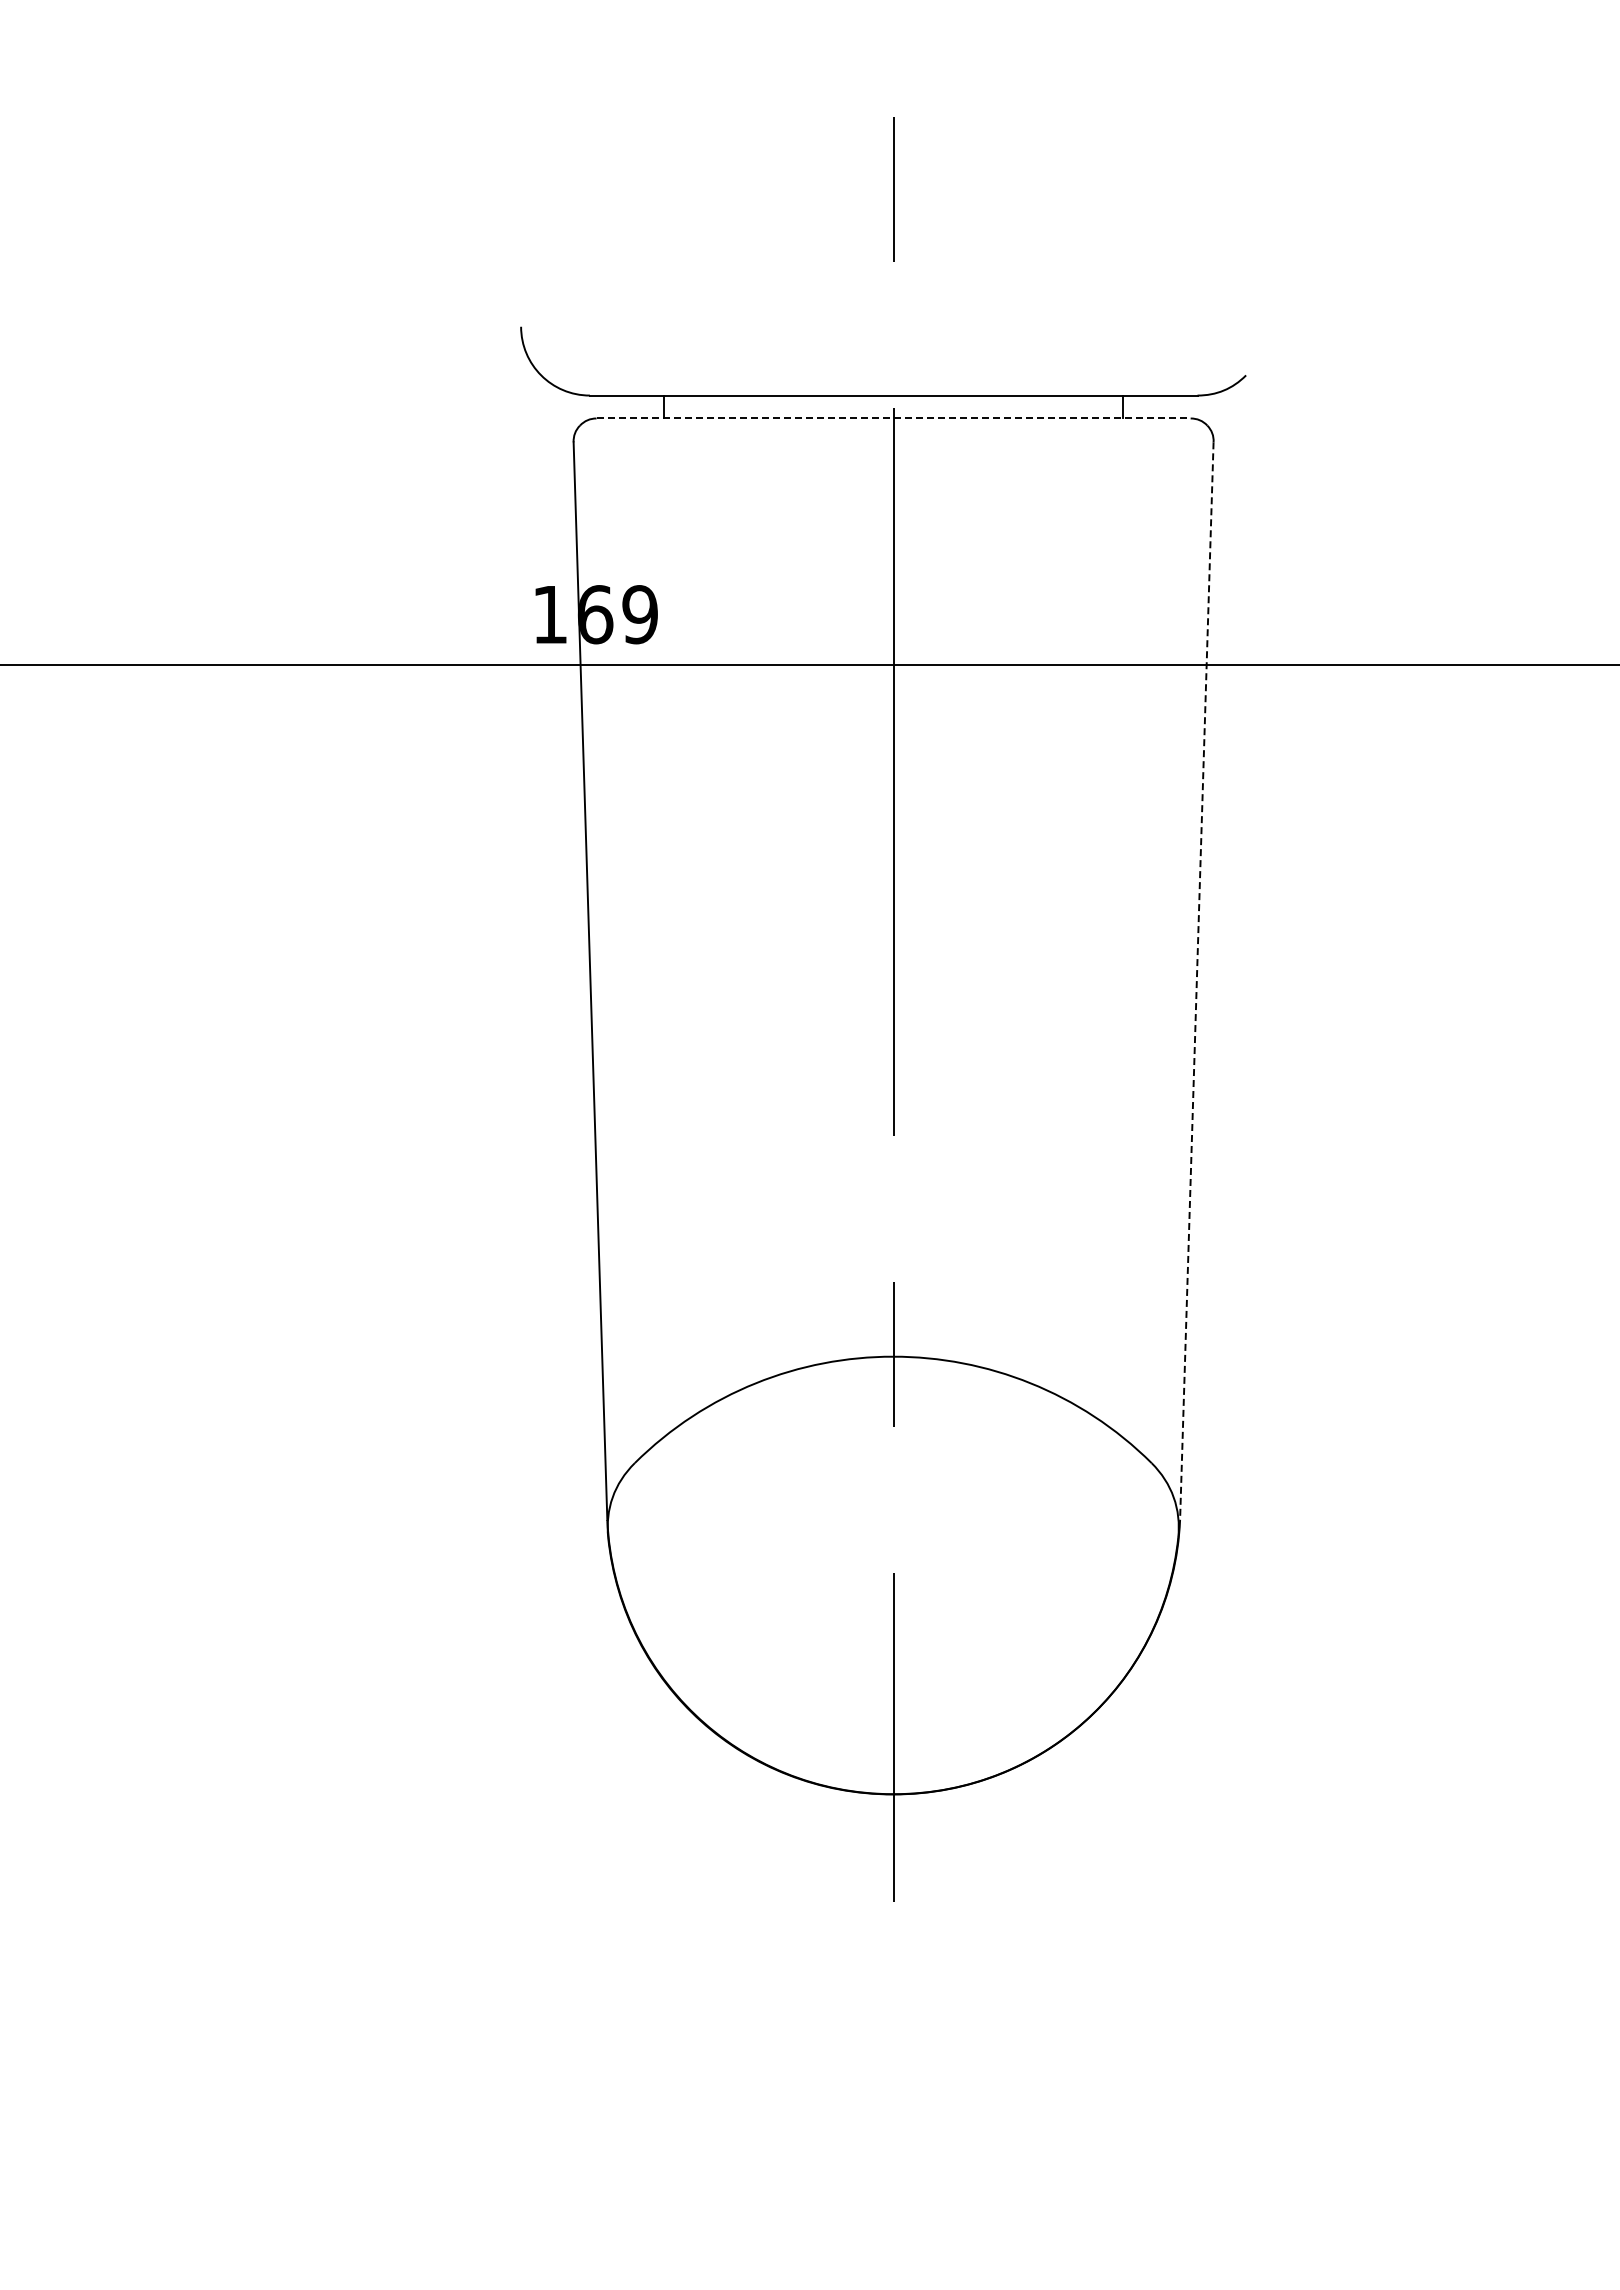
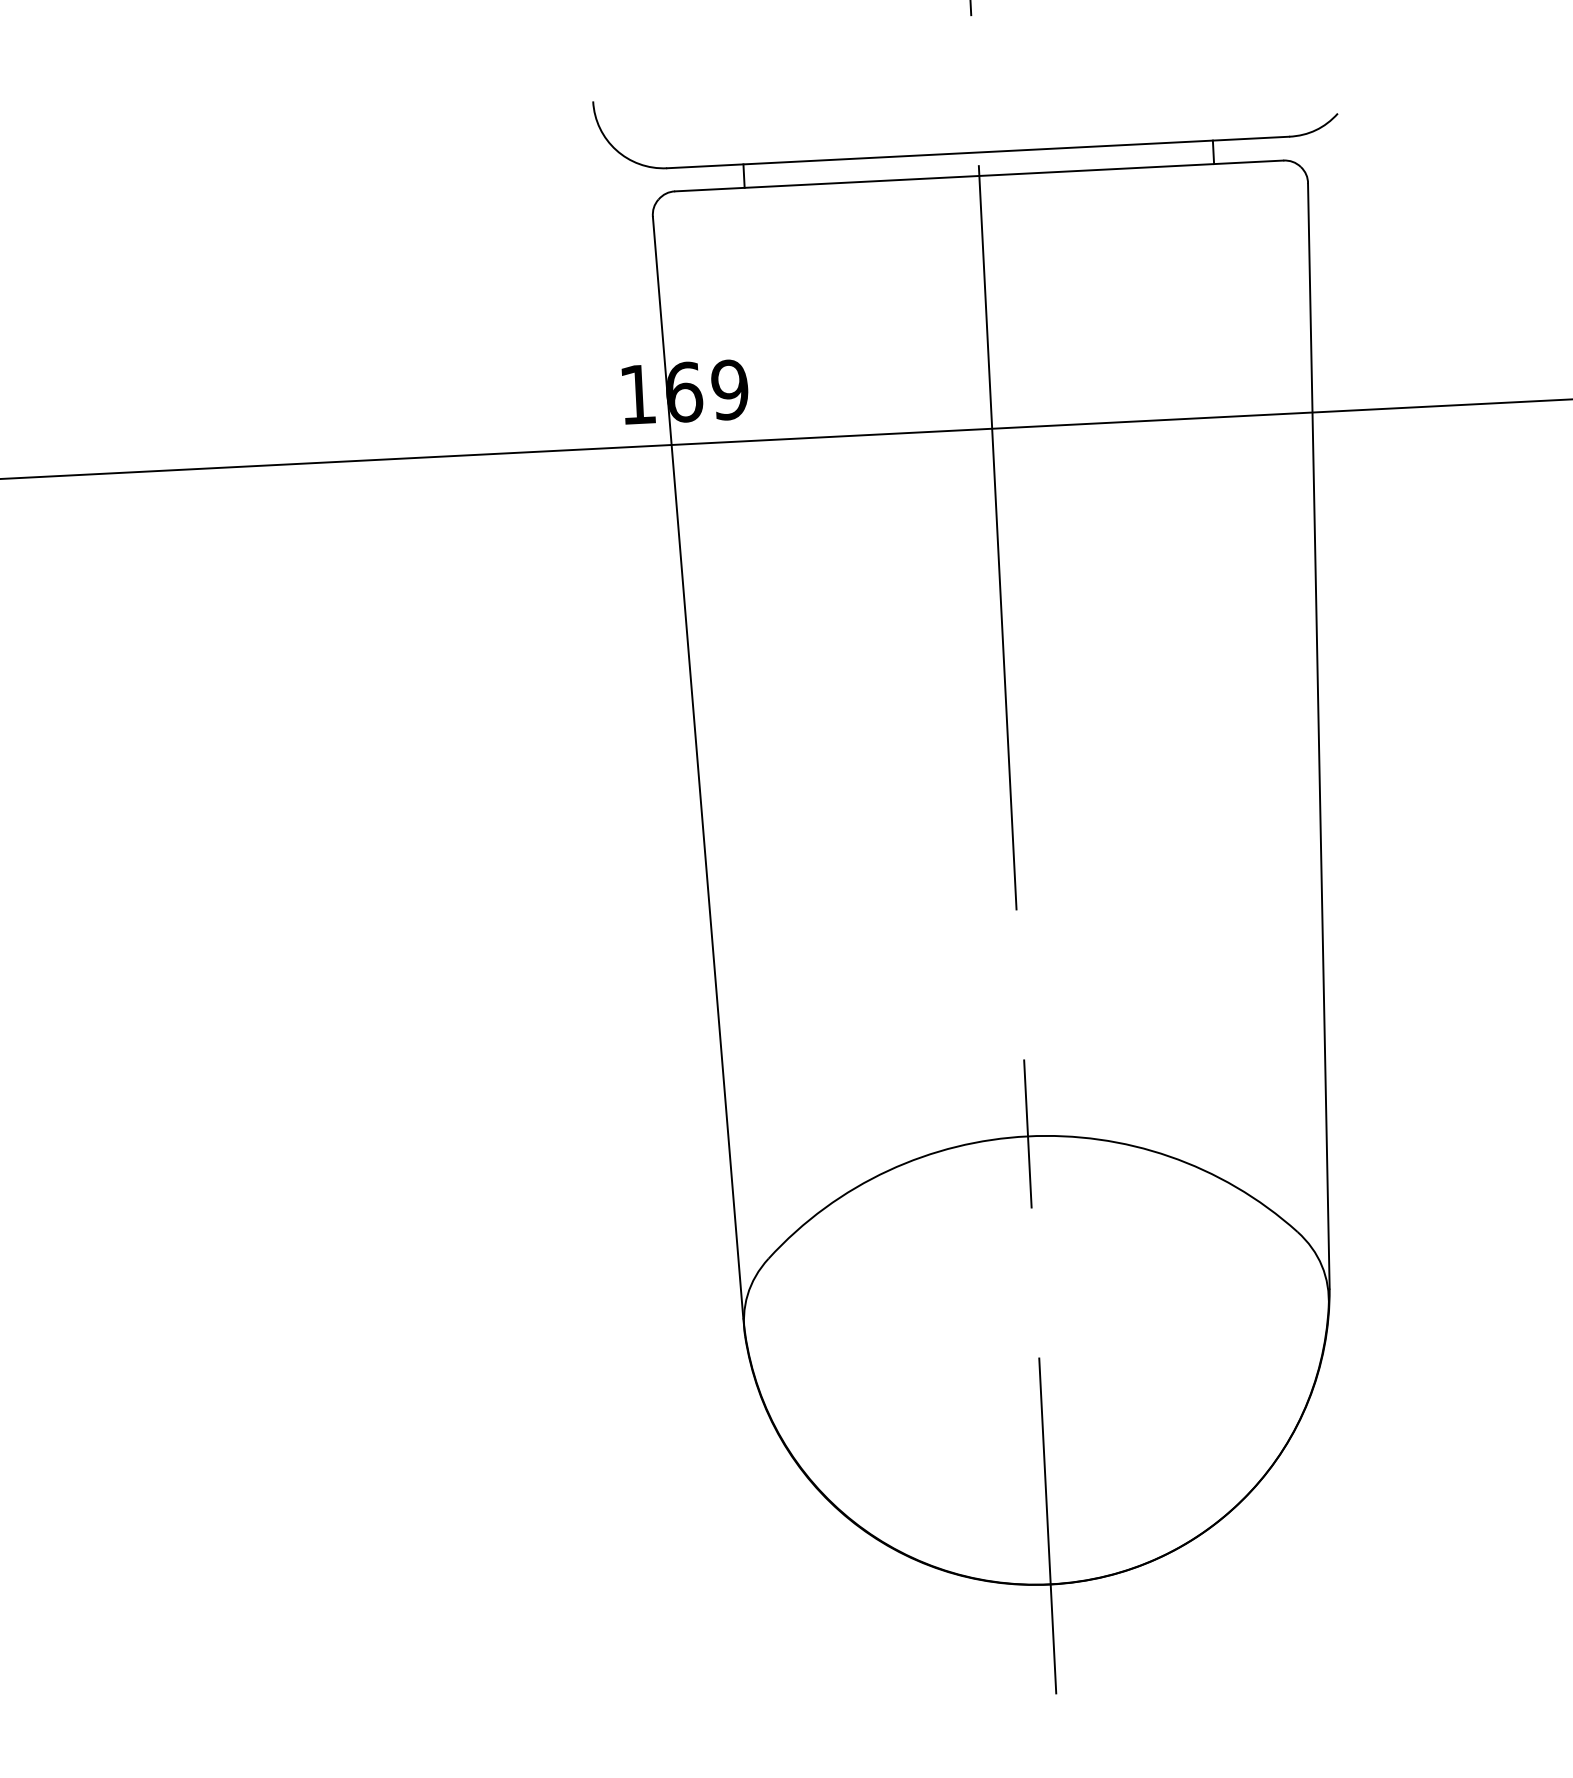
line: (894, 418) -> (980, 175), dashed -> solid
line: (1196, 981) -> (1318, 736), dashed -> solid

